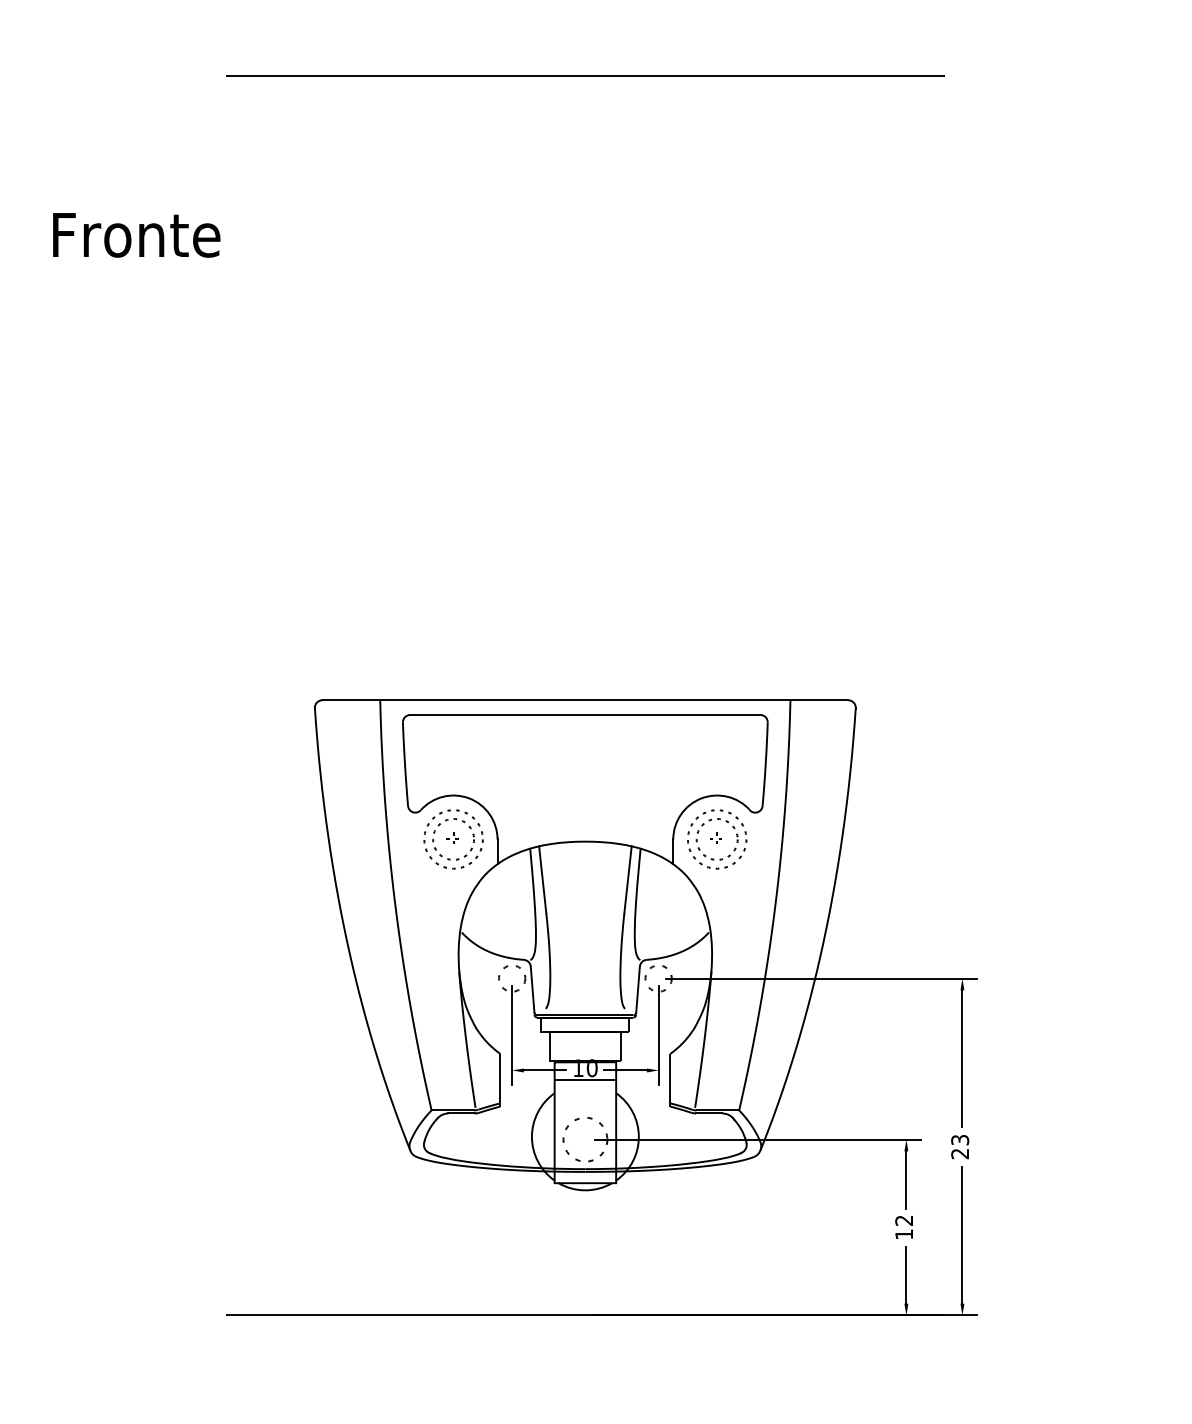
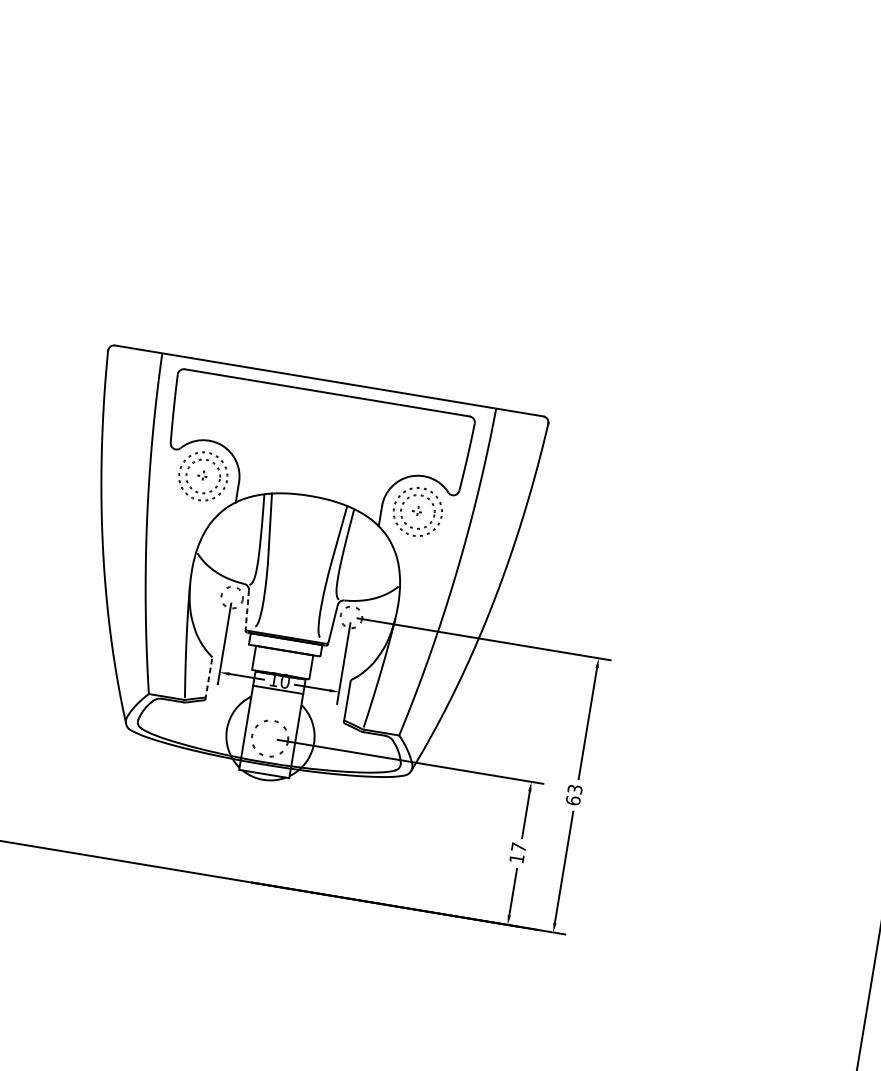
line: (532, 990) -> (247, 610), solid -> dashed
line: (500, 1079) -> (209, 678), solid -> dashed
text: (960, 1153) -> (573, 800), 23 -> 63
text: (903, 1220) -> (518, 847), 12 -> 17

